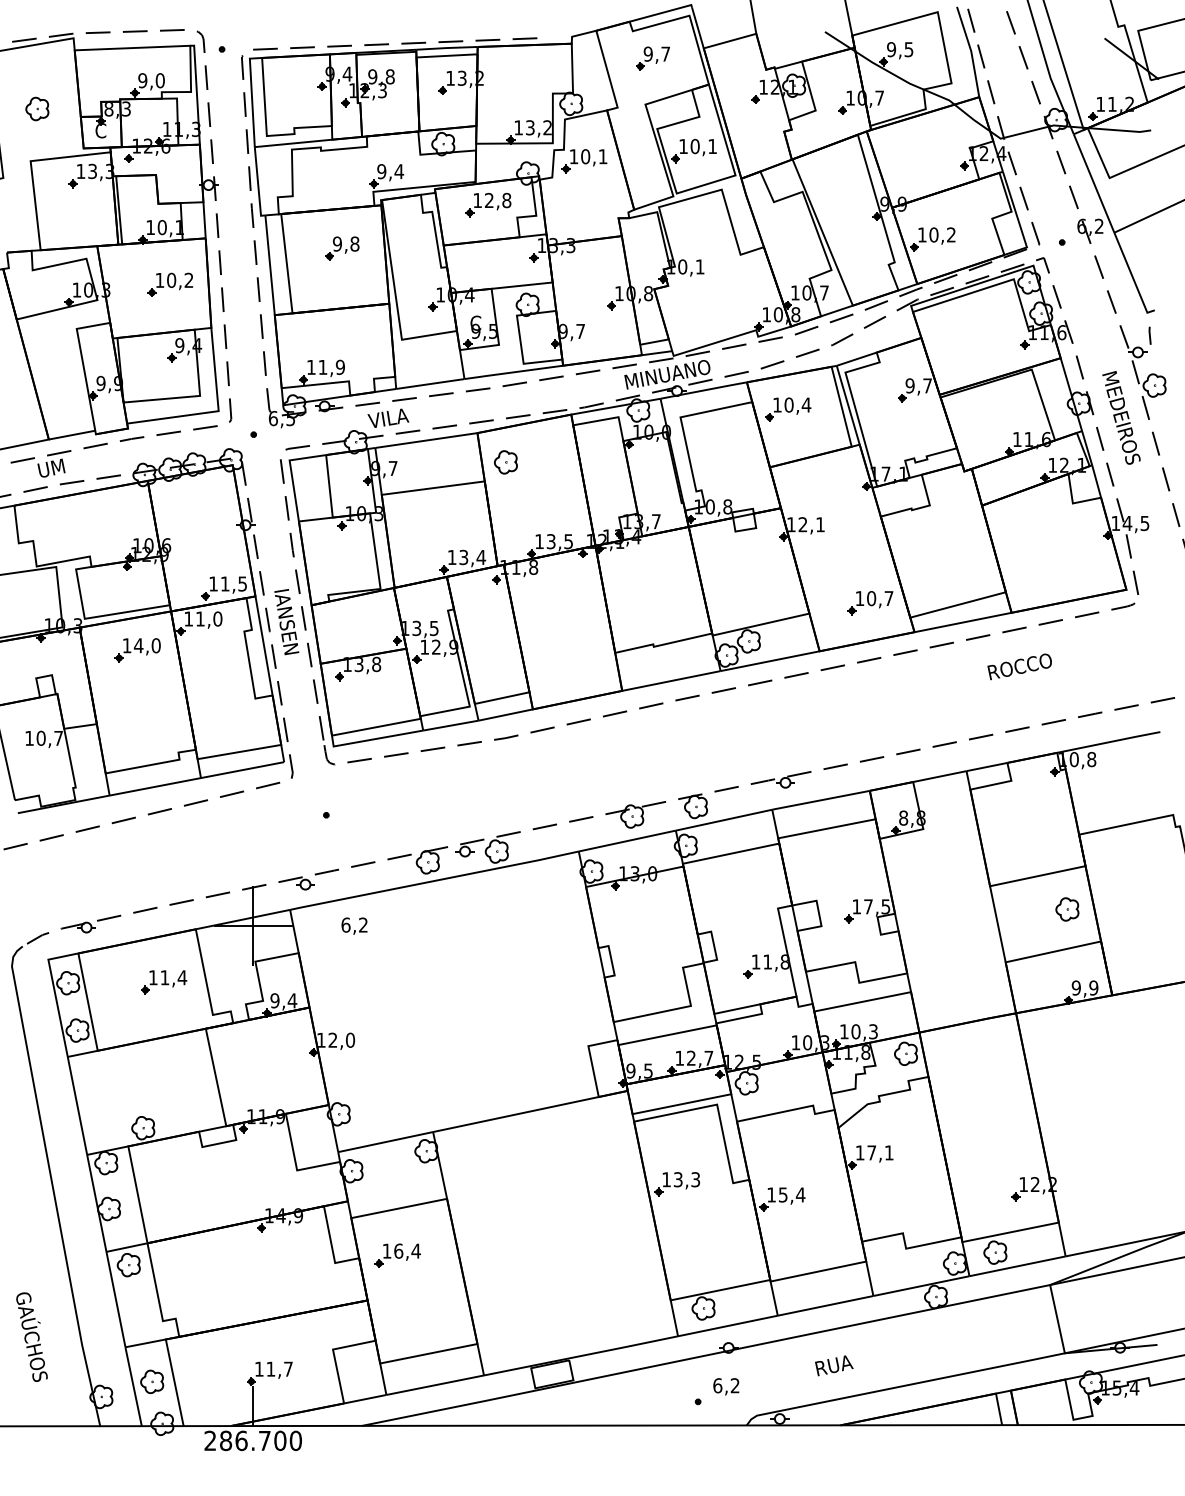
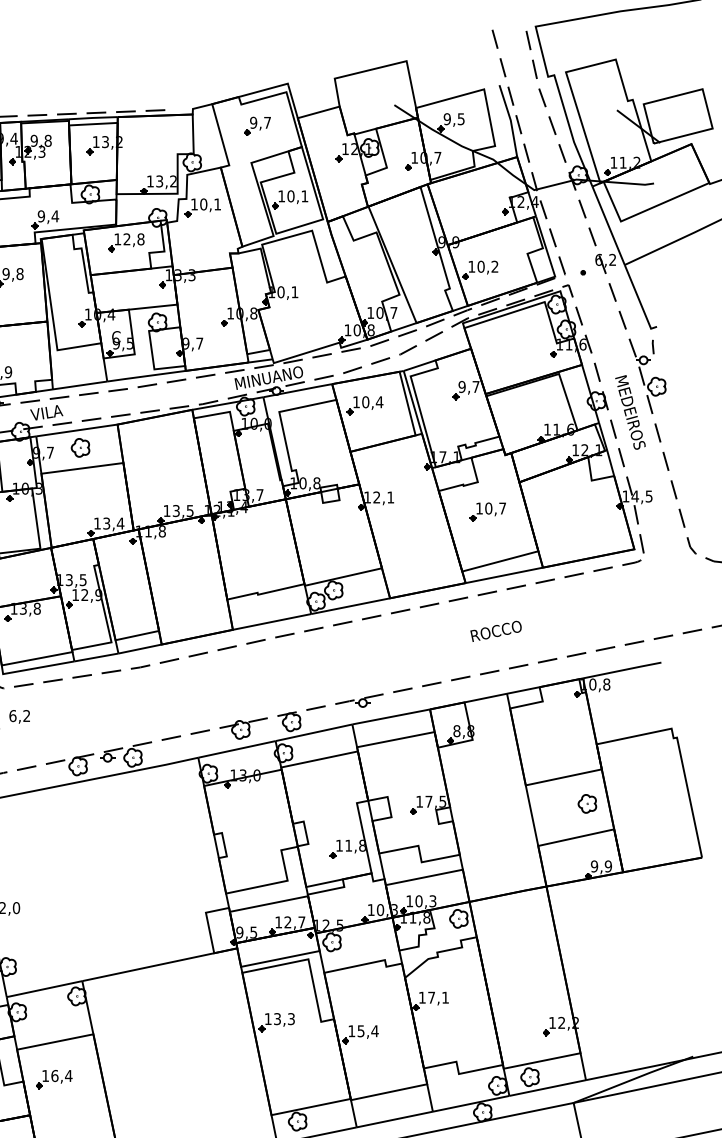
part: (505, 462) -> (80, 447), moved
part: (870, 603) -> (487, 512), moved
text: (1019, 666) -> (495, 631), moved
text: (354, 925) -> (19, 716), moved

